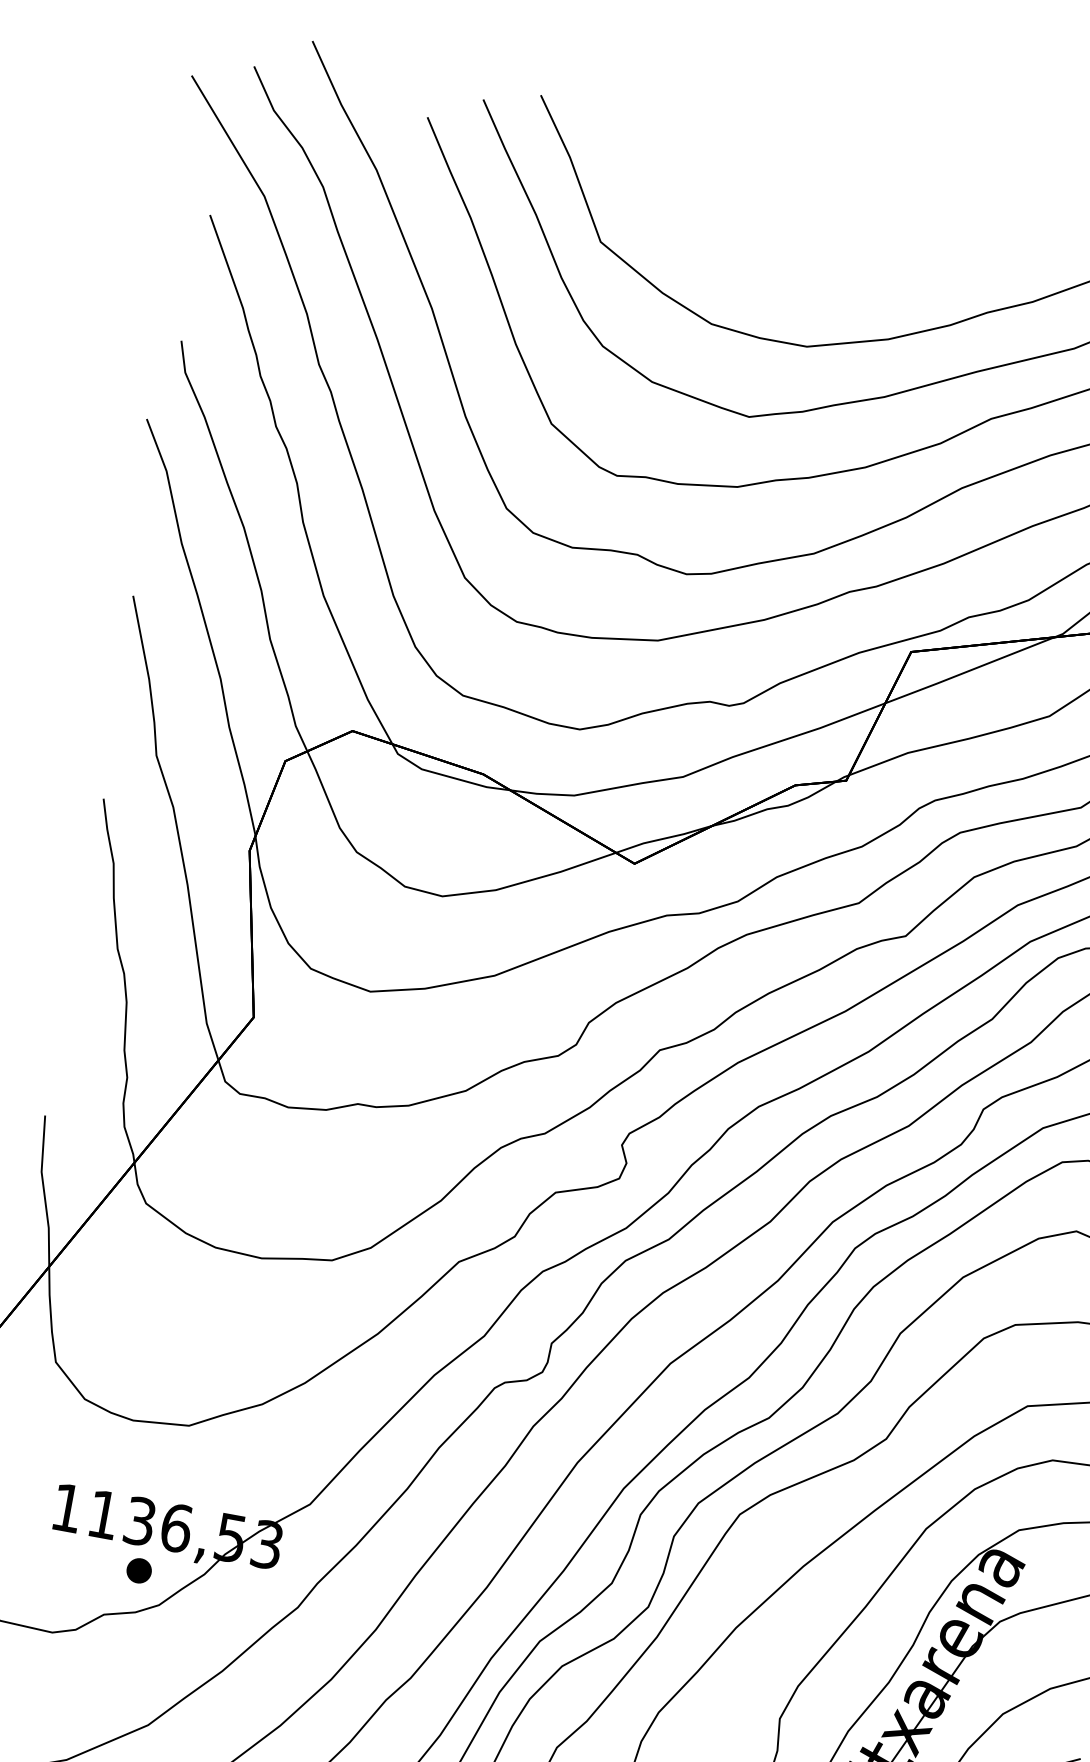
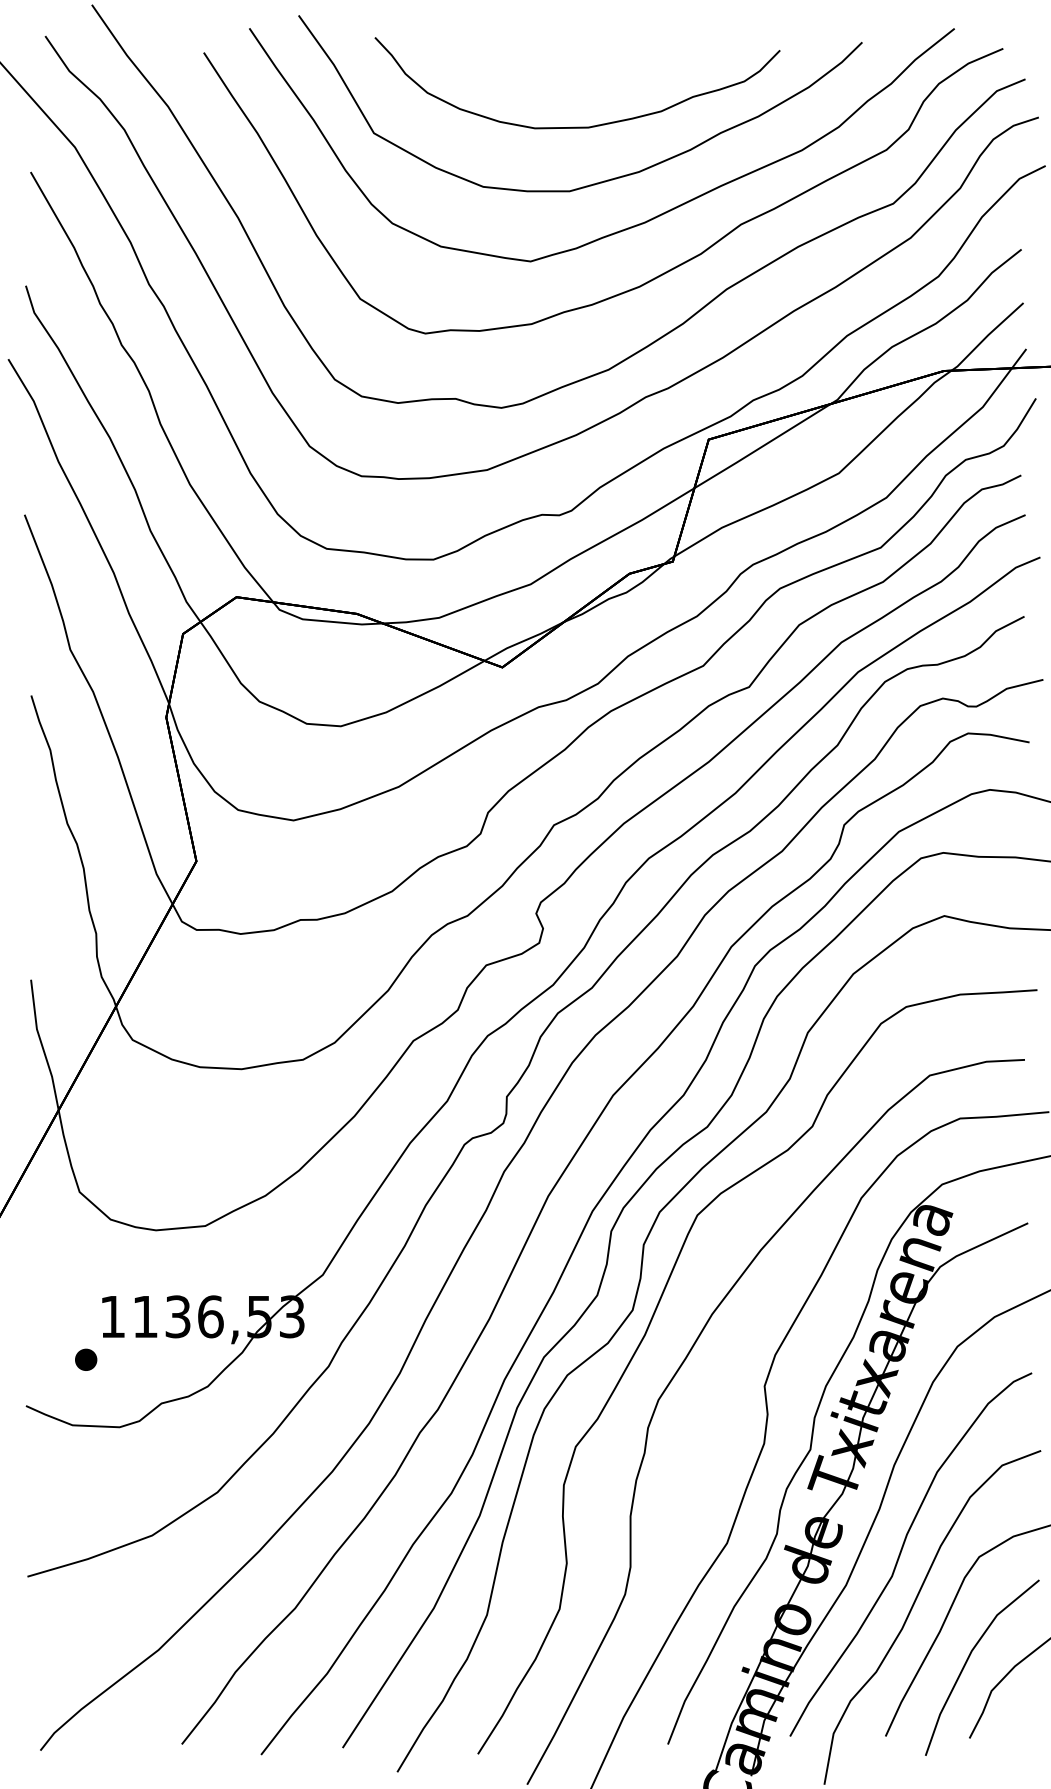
curve: (828, 276) -> (577, 126), added
part: (139, 1570) -> (86, 1359), moved

